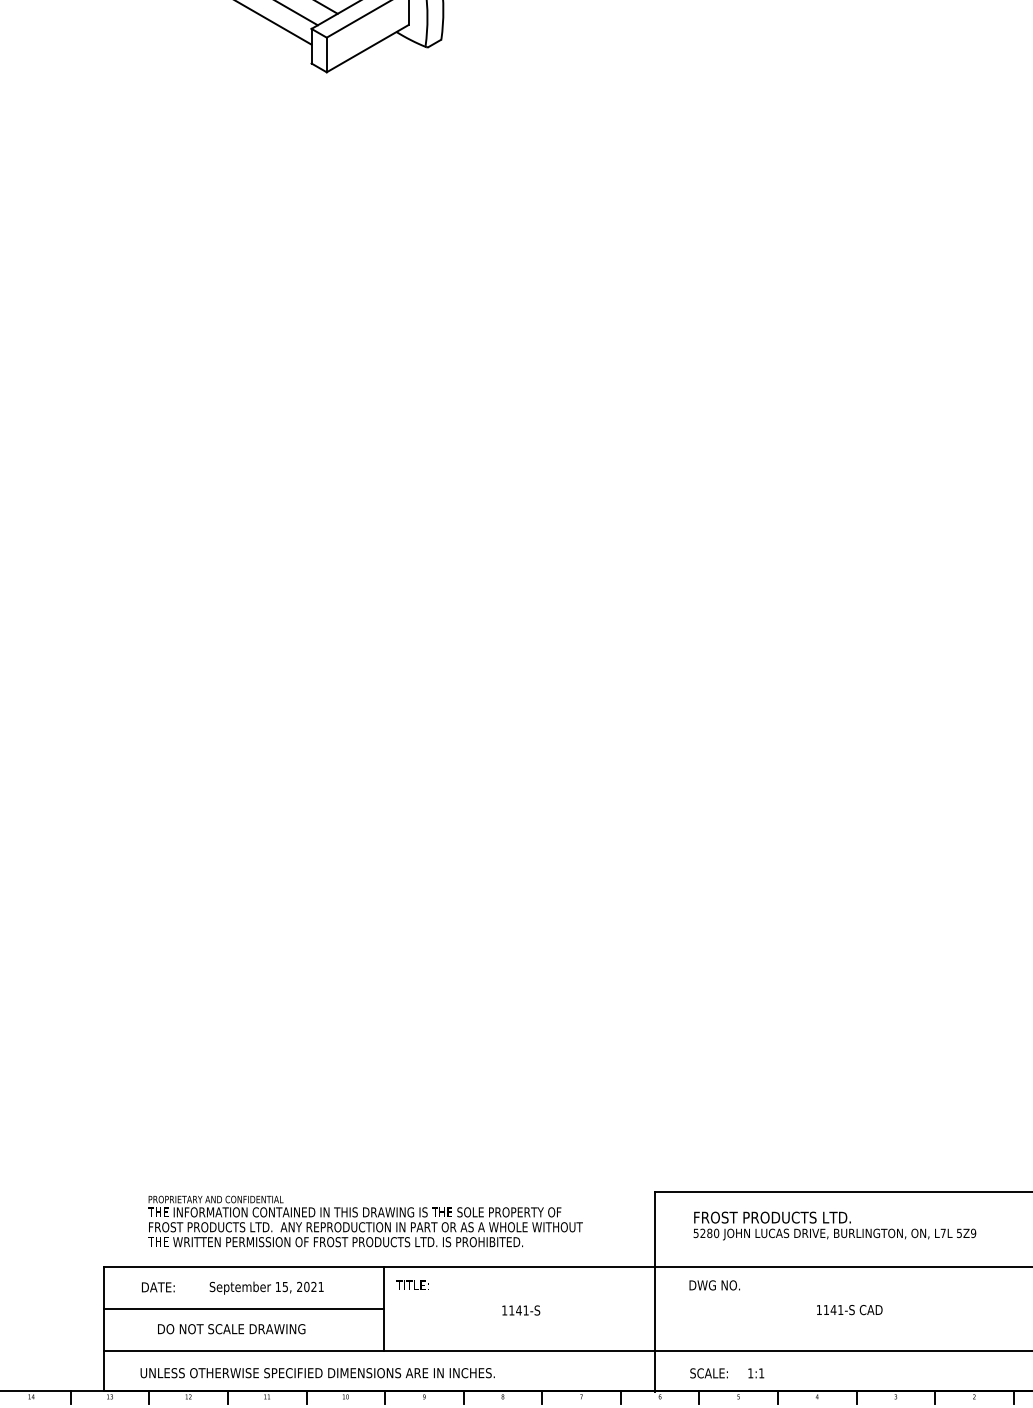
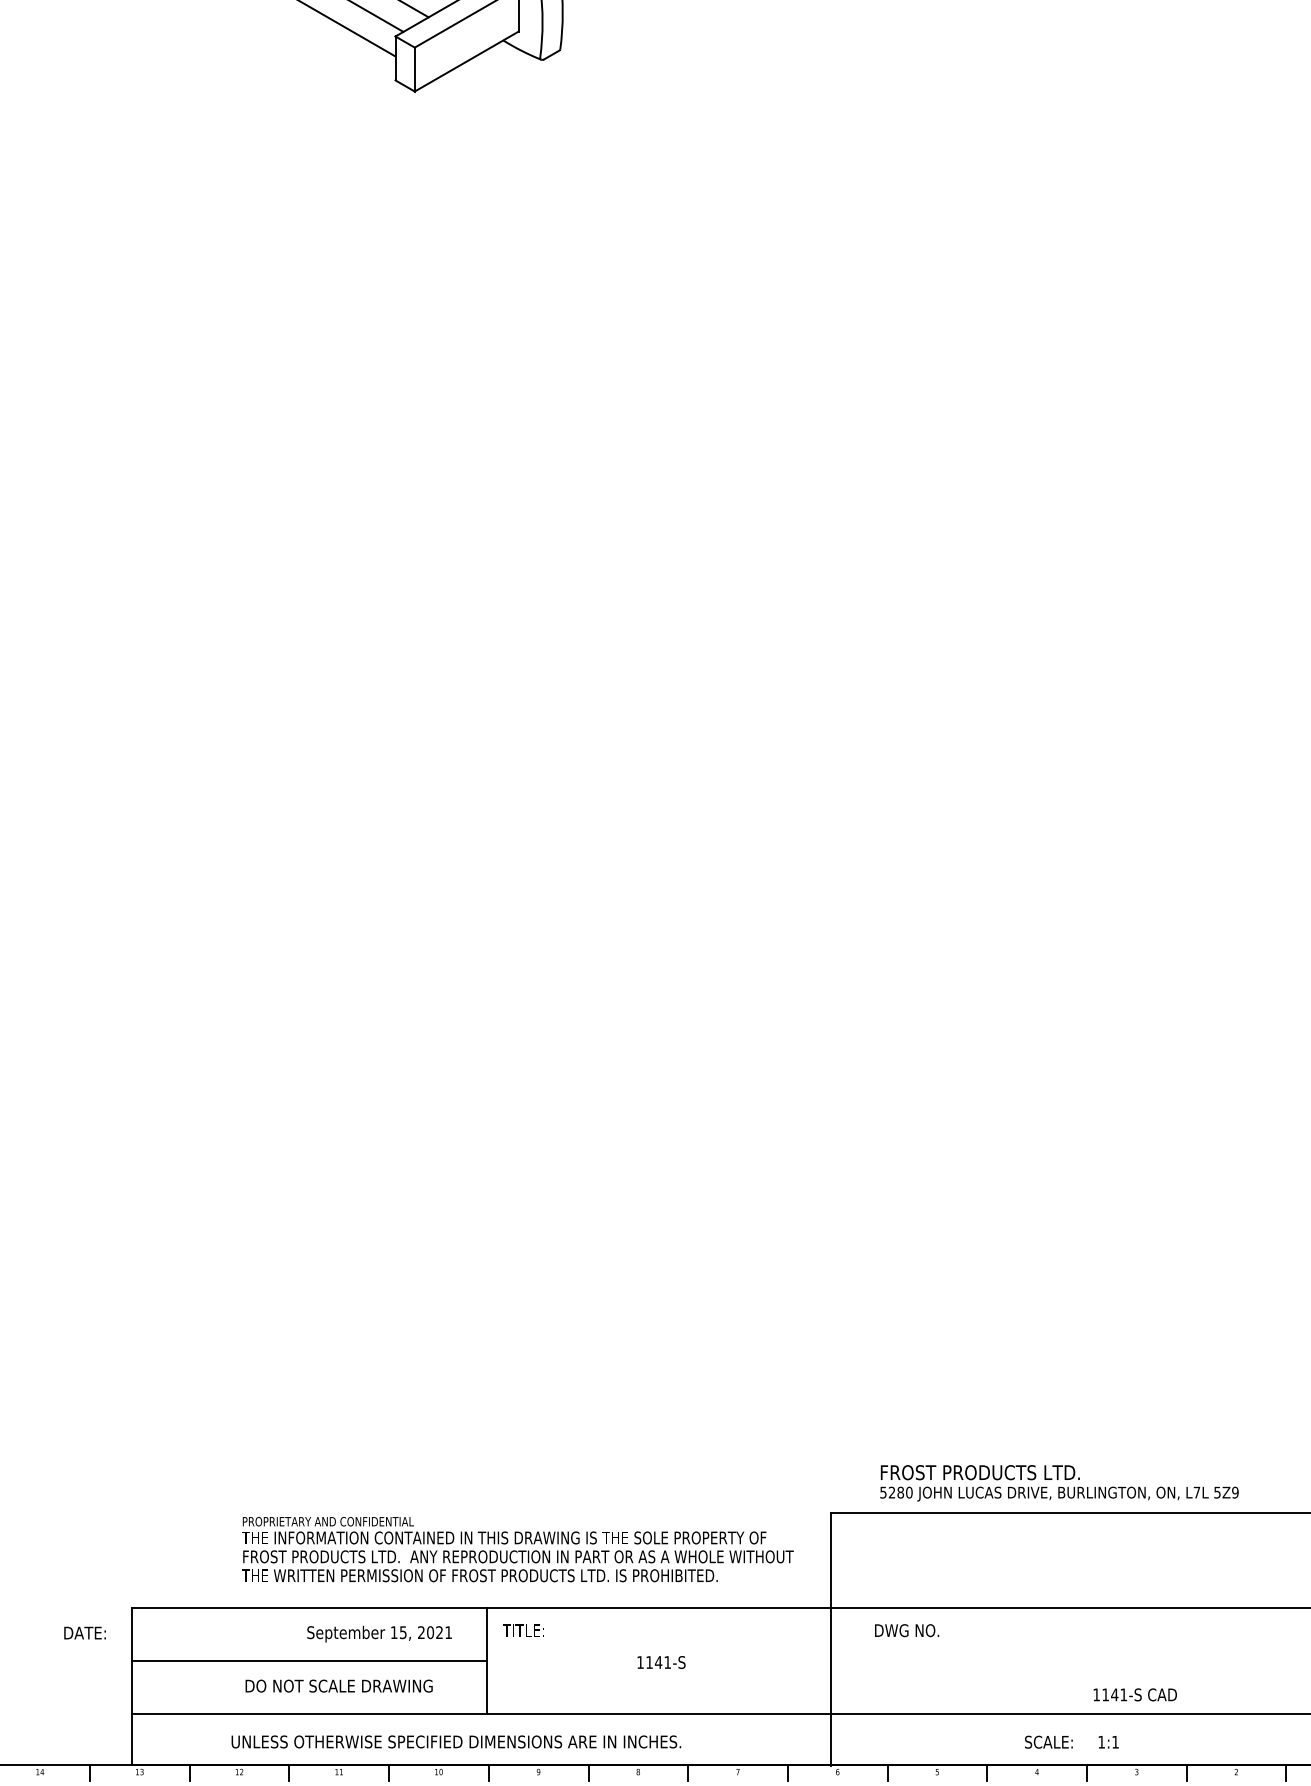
text: (365, 1221) -> (517, 1549), moved
text: (834, 1226) -> (1059, 1483), moved
text: (157, 1286) -> (84, 1632), moved
text: (266, 1287) -> (379, 1633), moved
text: (849, 1309) -> (1134, 1694), moved
text: (231, 1328) -> (338, 1685), moved
text: (317, 1372) -> (456, 1741), moved
text: (726, 1372) -> (1071, 1741), moved

